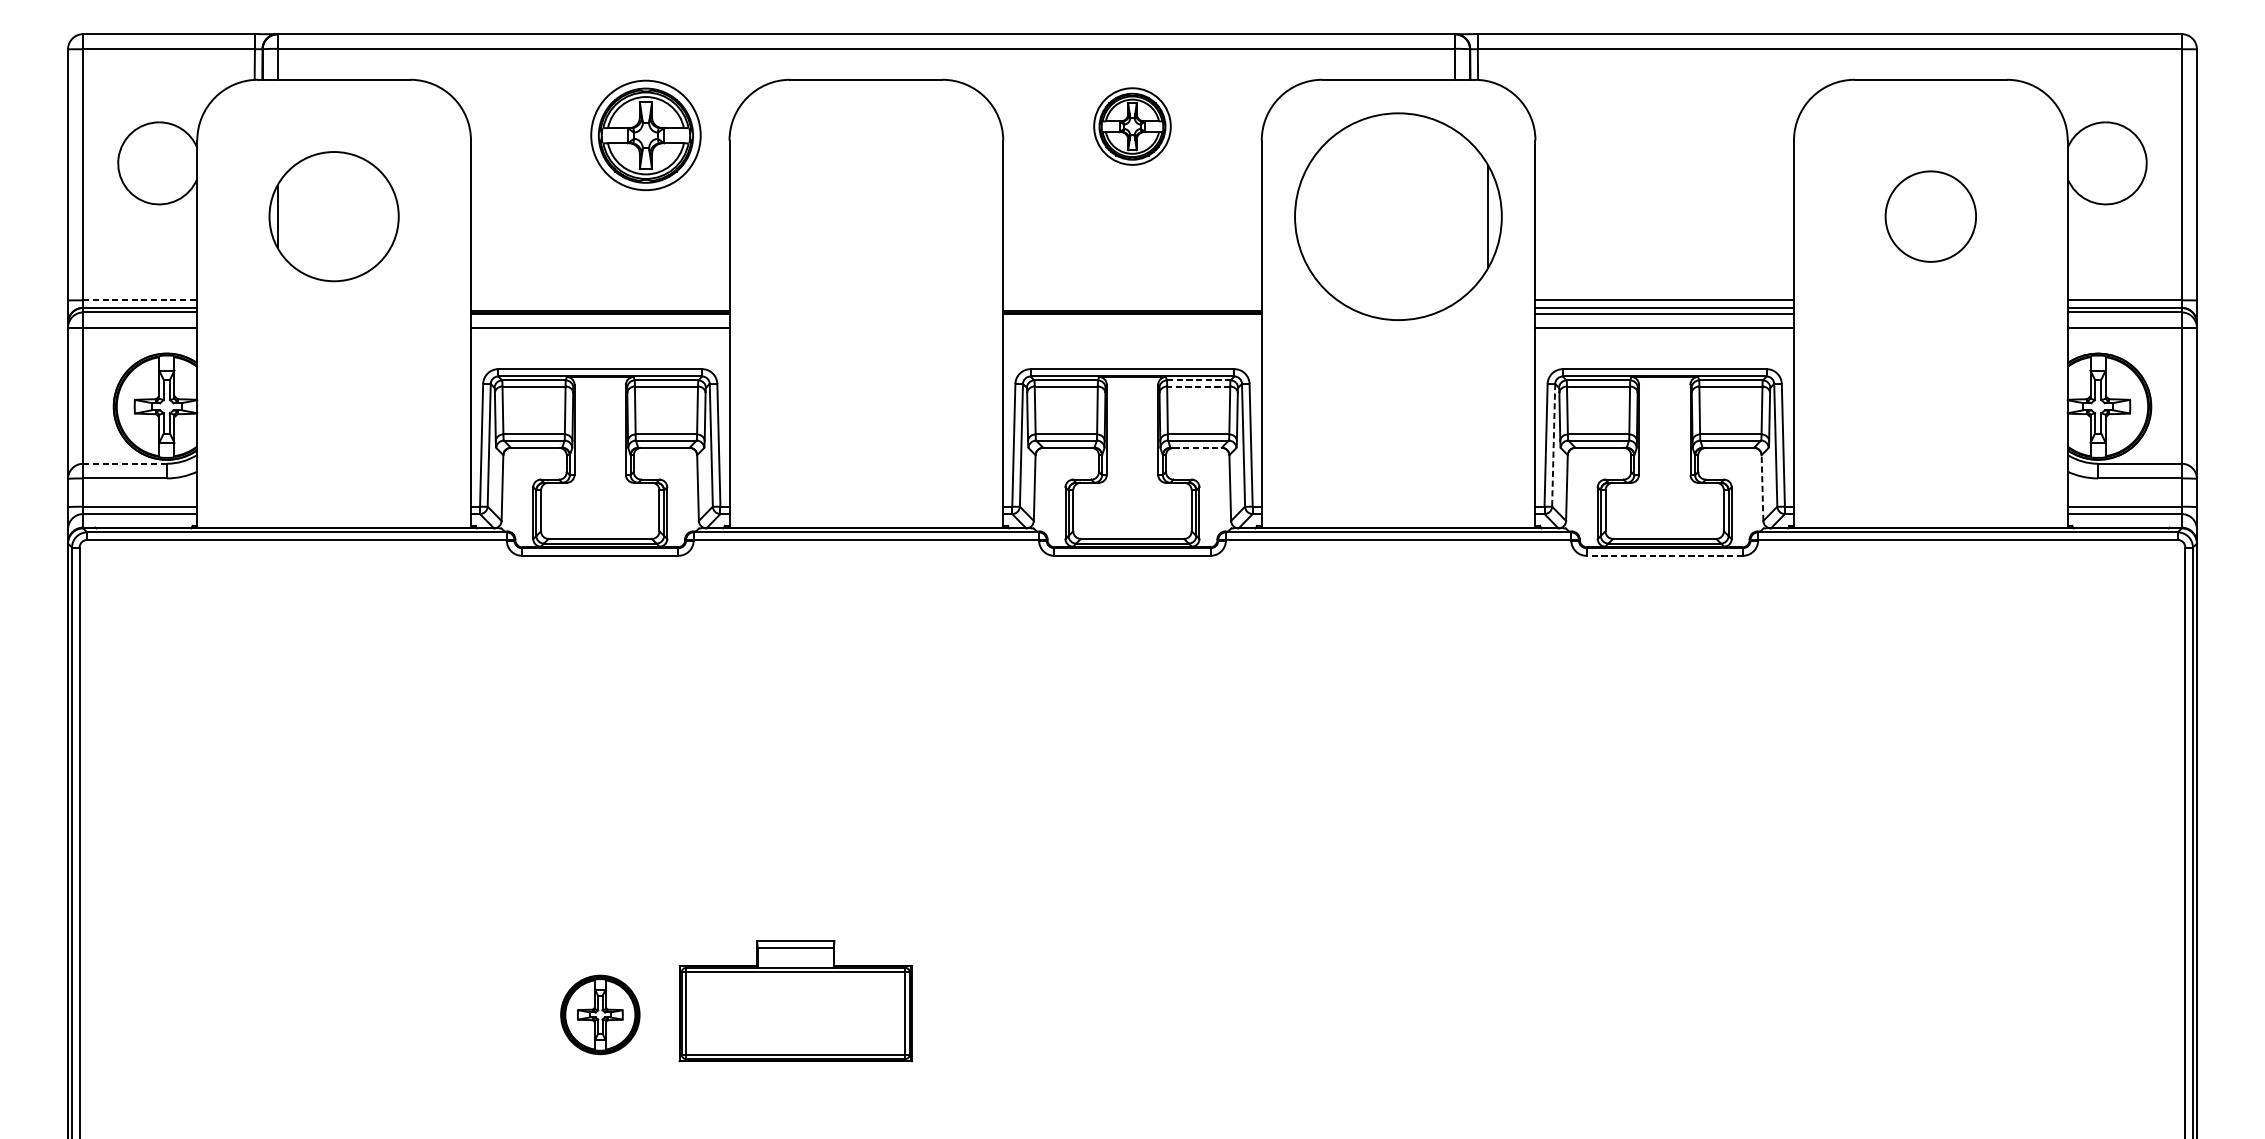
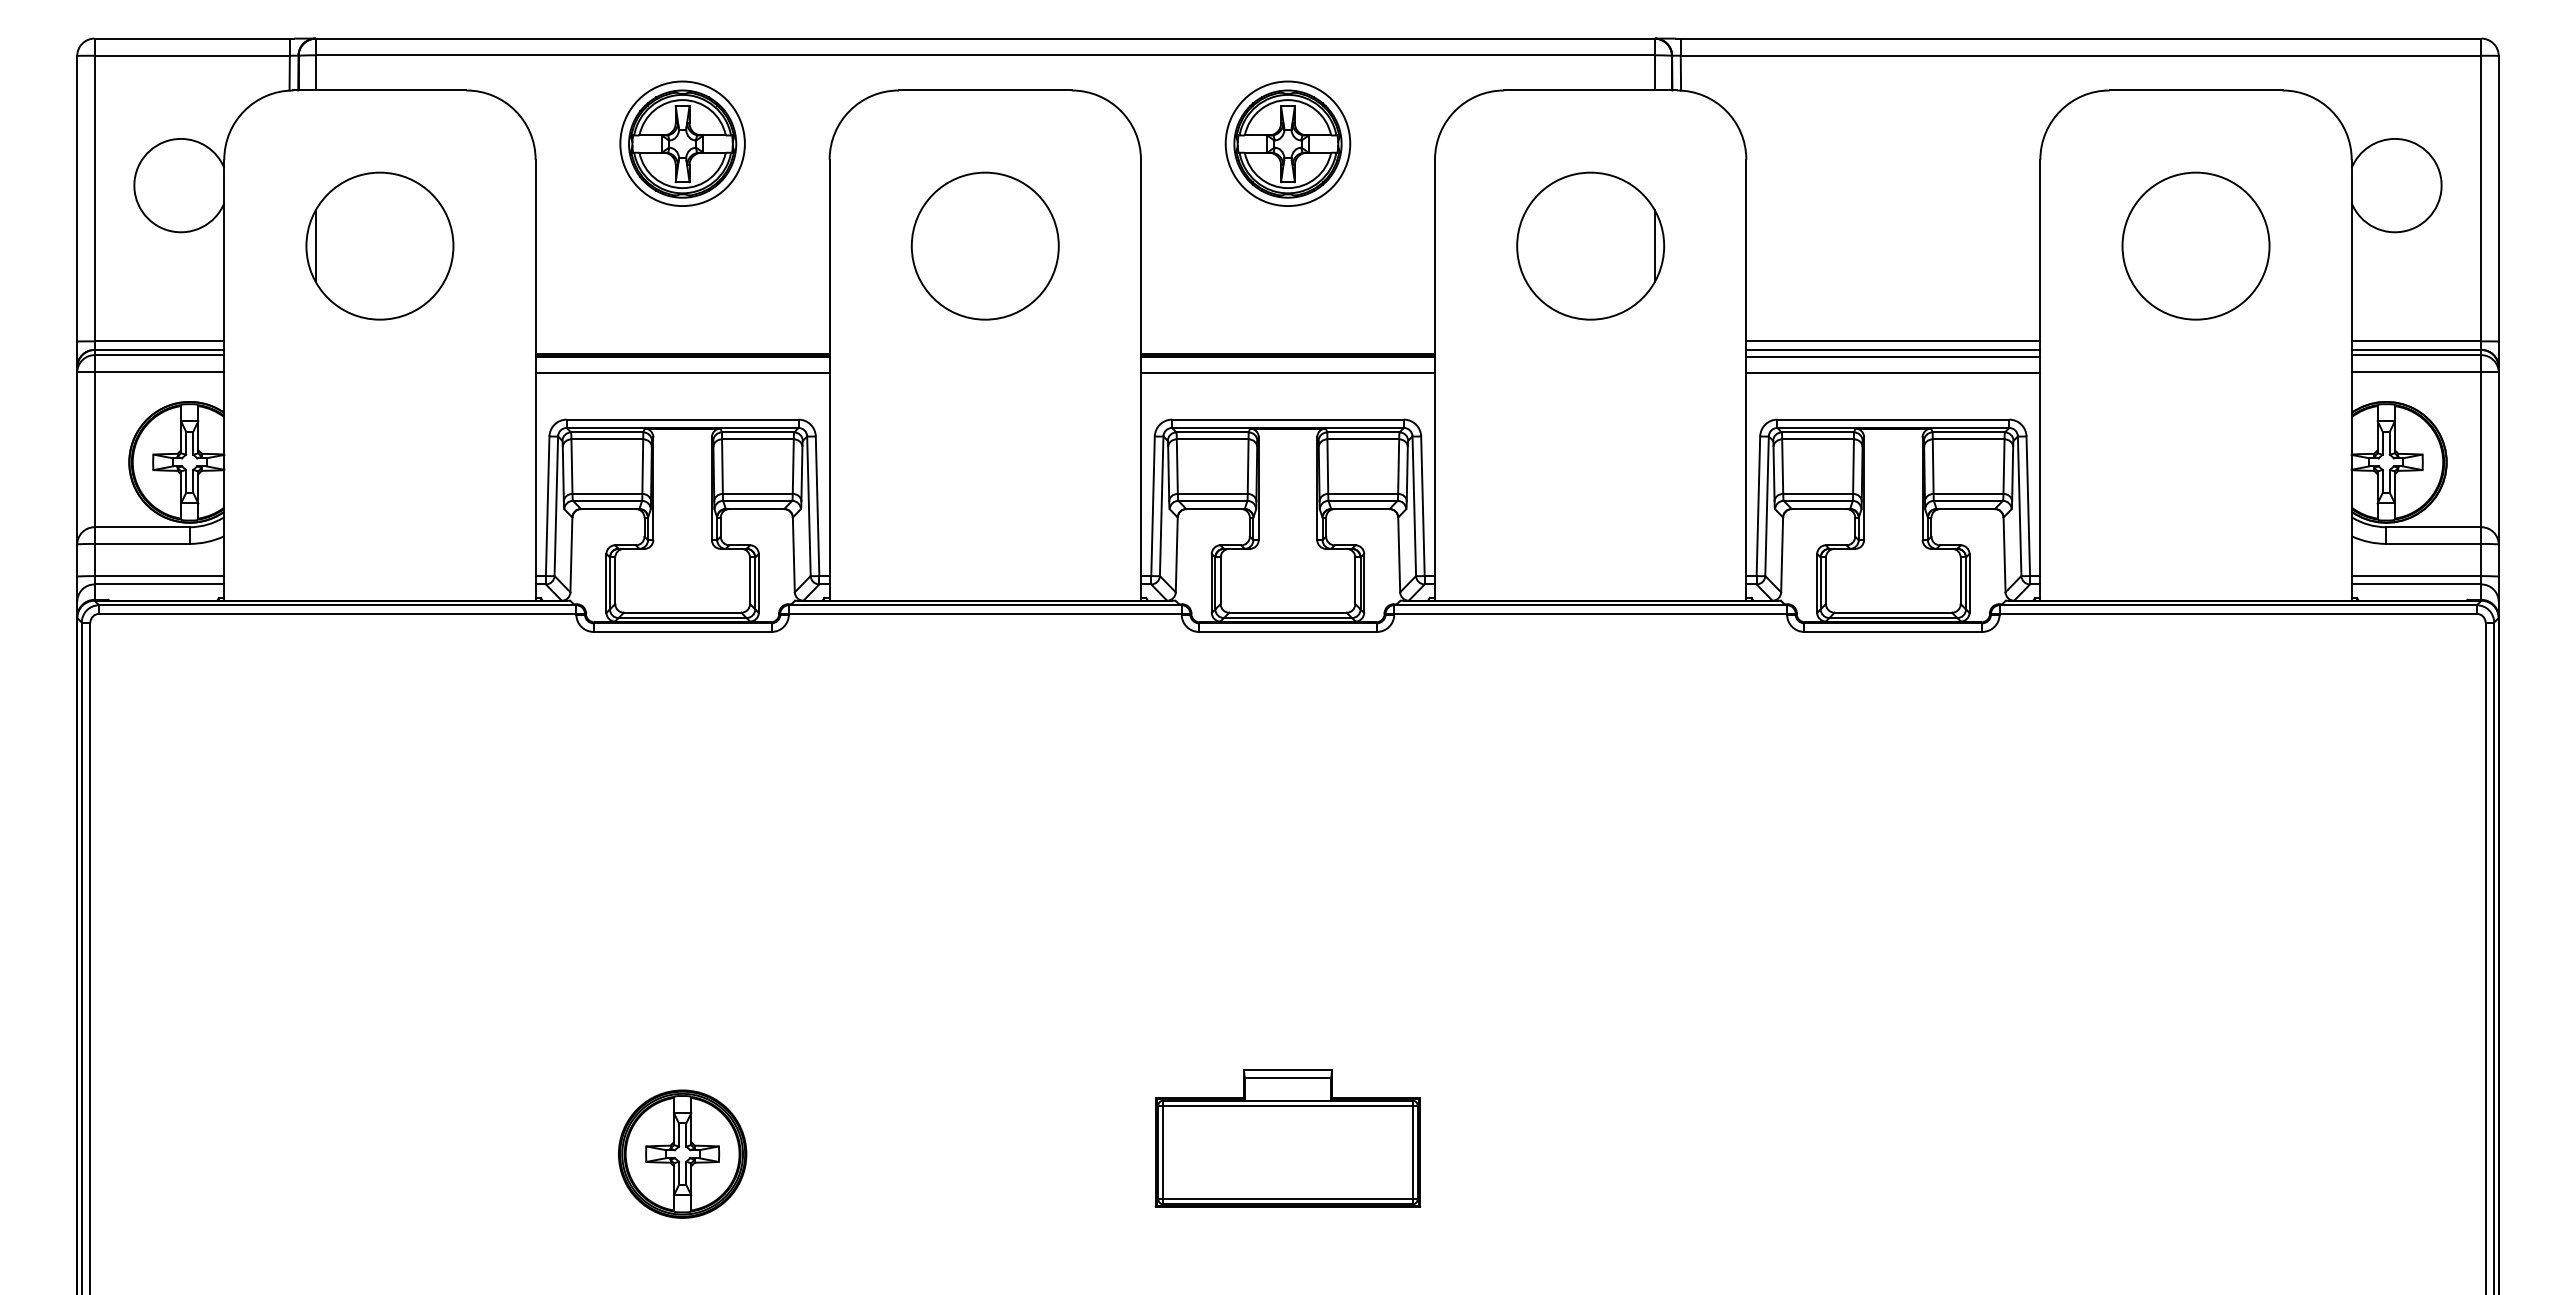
part: (1132, 126) -> (1287, 143), size x1.43
part: (645, 135) -> (682, 143), moved
circle: (865, 216) -> (984, 245), added
part: (1398, 216) -> (1590, 245), size x0.62
circle: (1930, 216) -> (2195, 245), size x1.43
line: (140, 300) -> (159, 341), dashed -> solid
line: (1132, 328) -> (1287, 373), added
line: (1198, 380) -> (1363, 432), dashed -> solid
line: (1198, 386) -> (1363, 439), dashed -> solid
line: (1554, 445) -> (1767, 506), dashed -> solid
line: (1198, 448) -> (1362, 509), dashed -> solid
line: (125, 463) -> (142, 527), dashed -> solid
line: (1762, 487) -> (2004, 554), dashed -> solid
line: (1664, 555) -> (1893, 631), dashed -> solid
part: (795, 1001) -> (1287, 1138), moved
part: (600, 1014) -> (682, 1153), size x1.43

